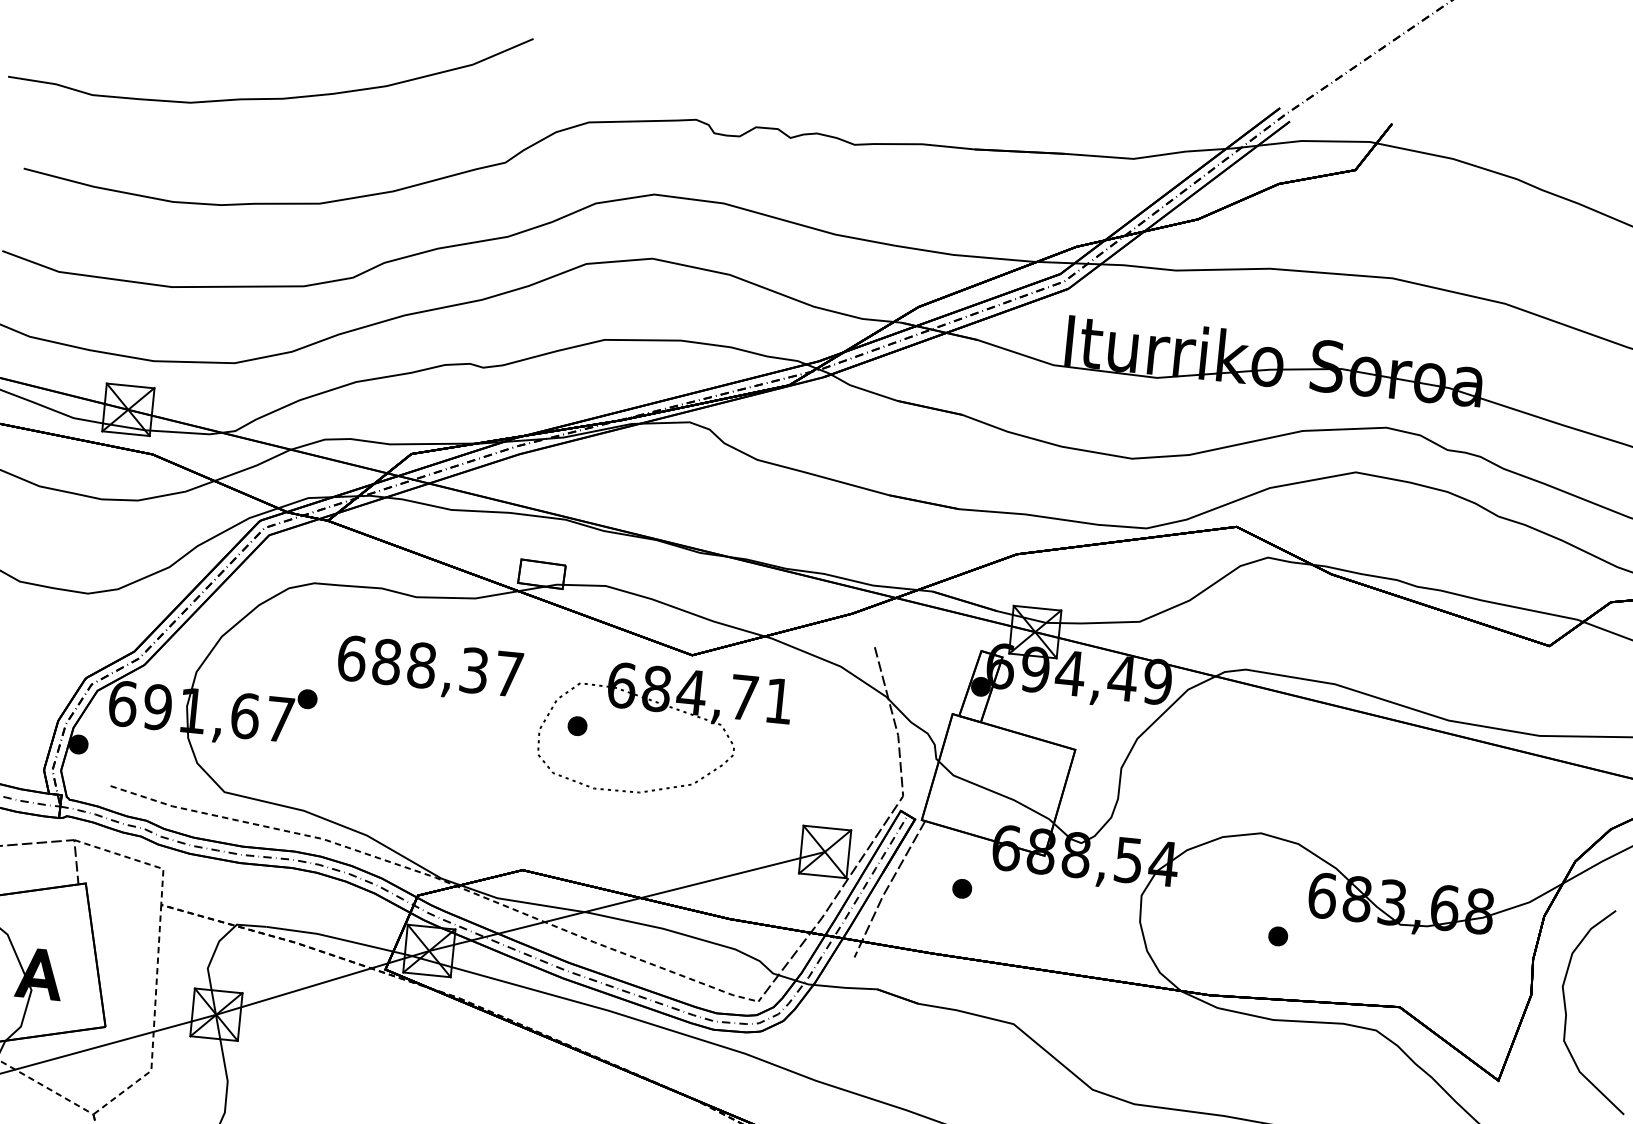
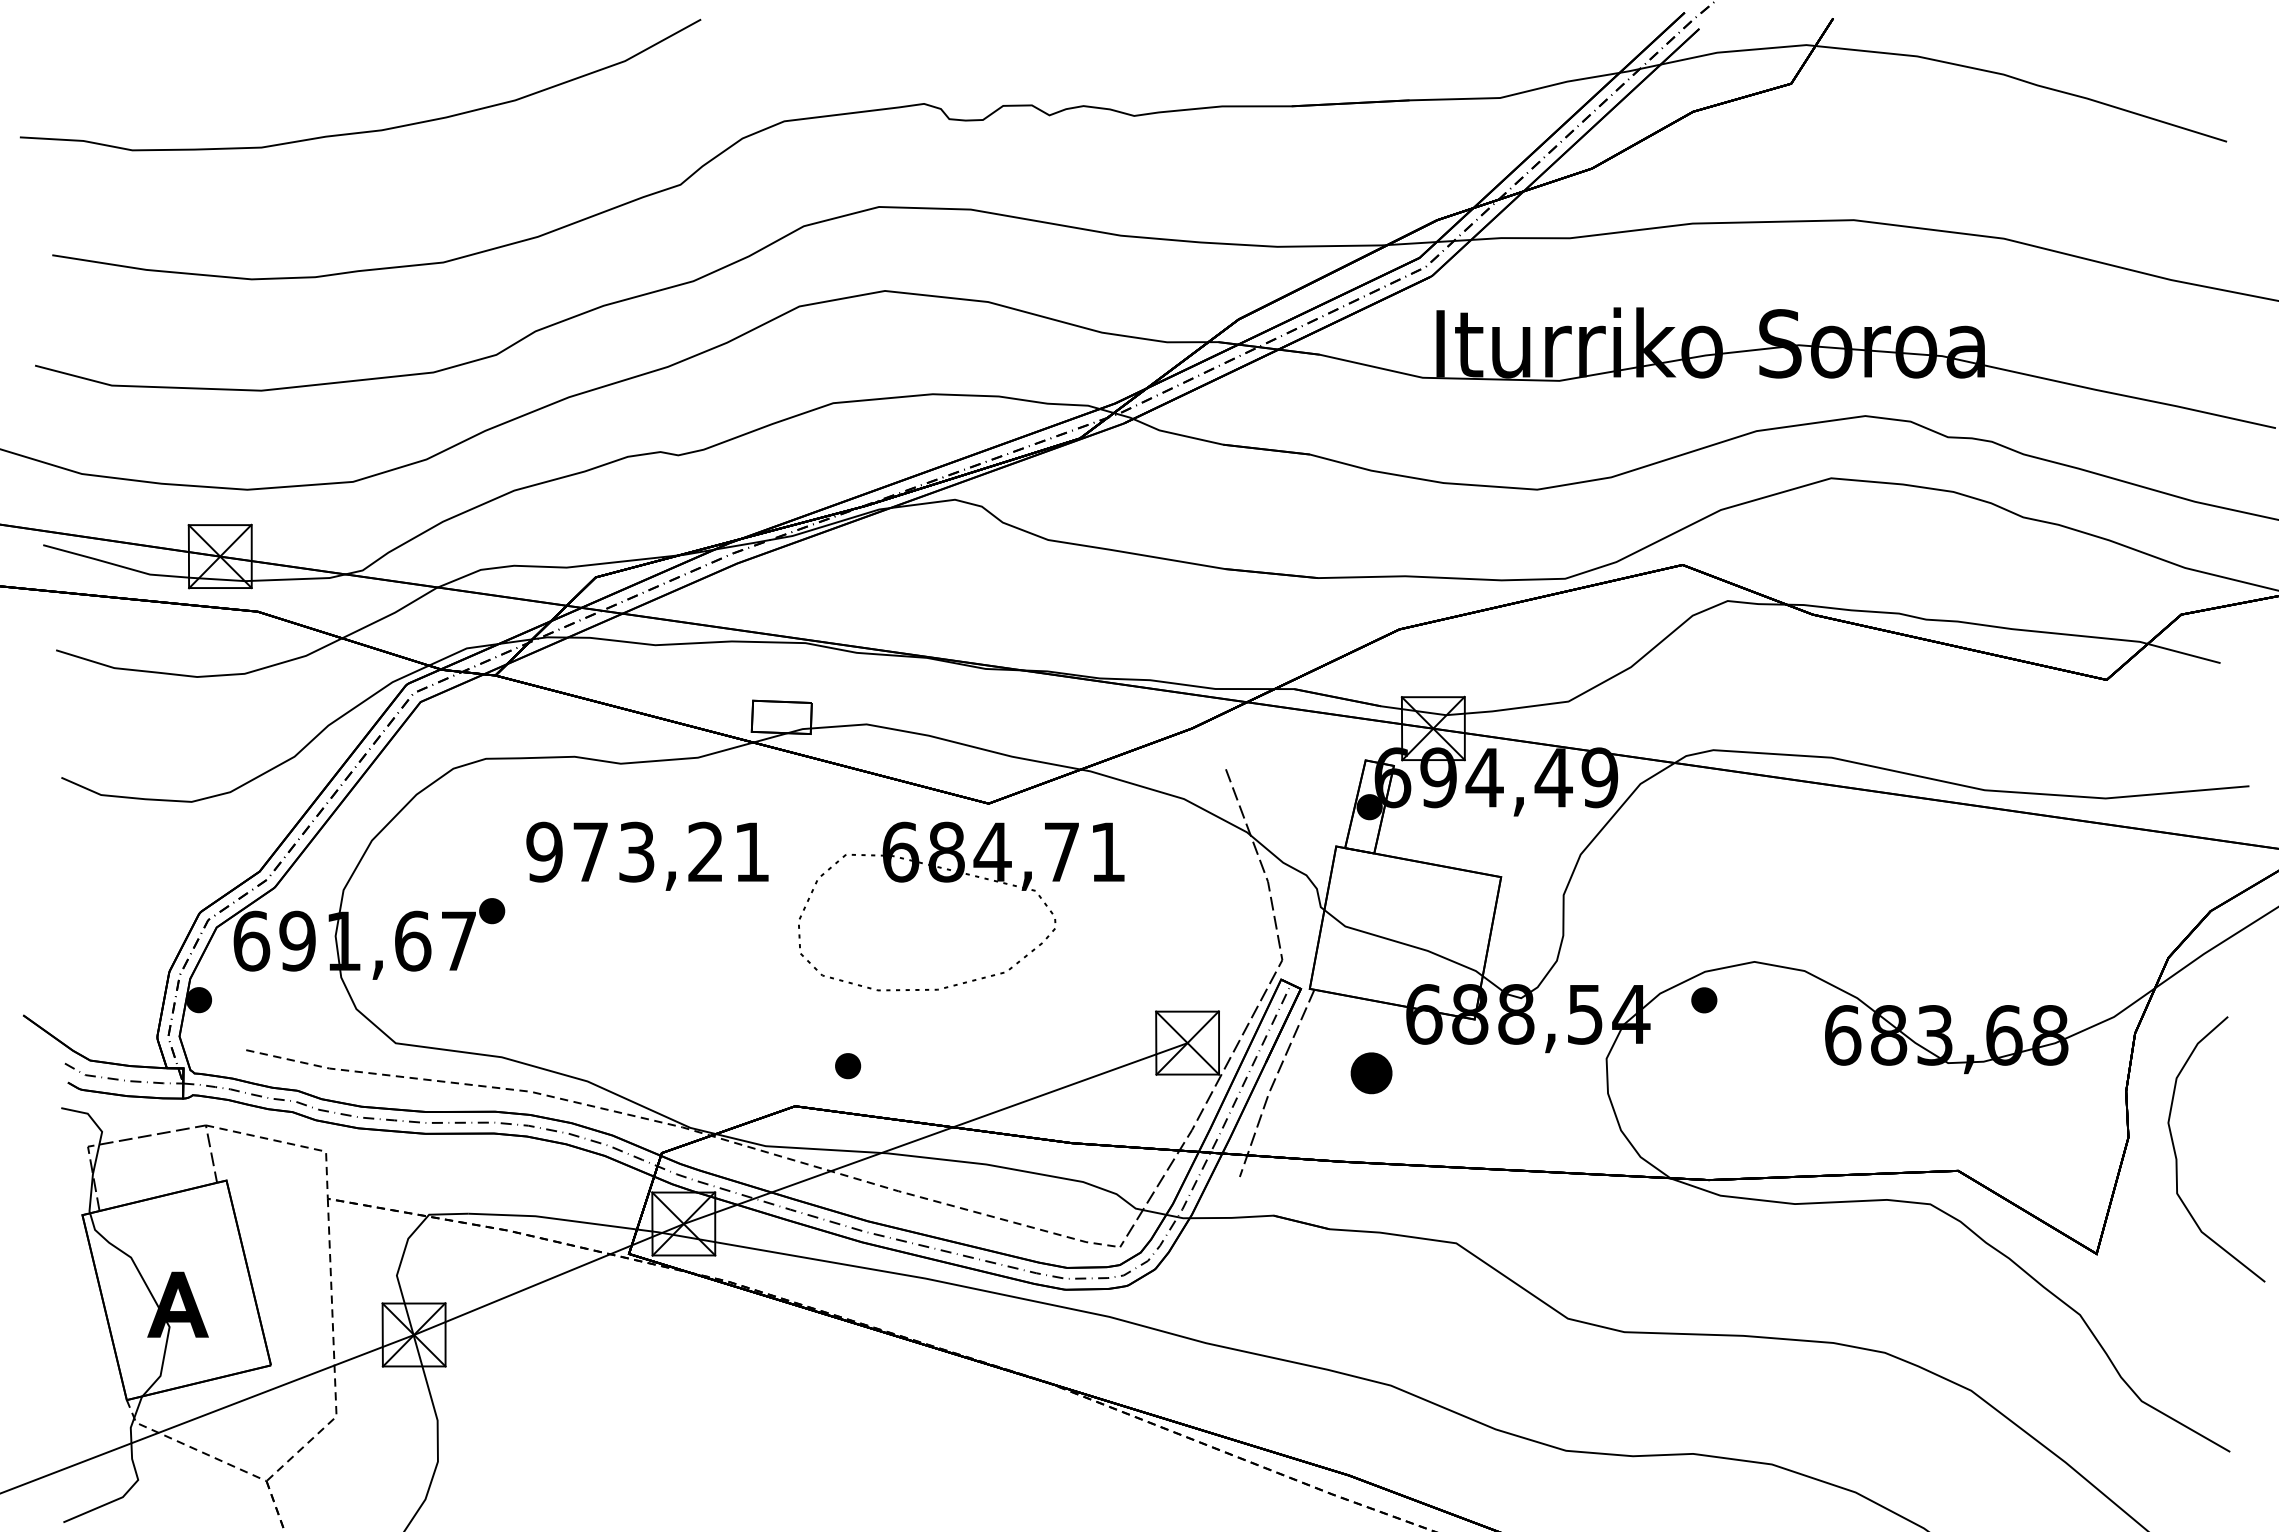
text: (429, 665) -> (647, 851), 688,37 -> 973,21
part: (577, 726) -> (848, 1066), moved
part: (962, 888) -> (1371, 1073), size x1.6
part: (1278, 936) -> (1704, 1000), moved

